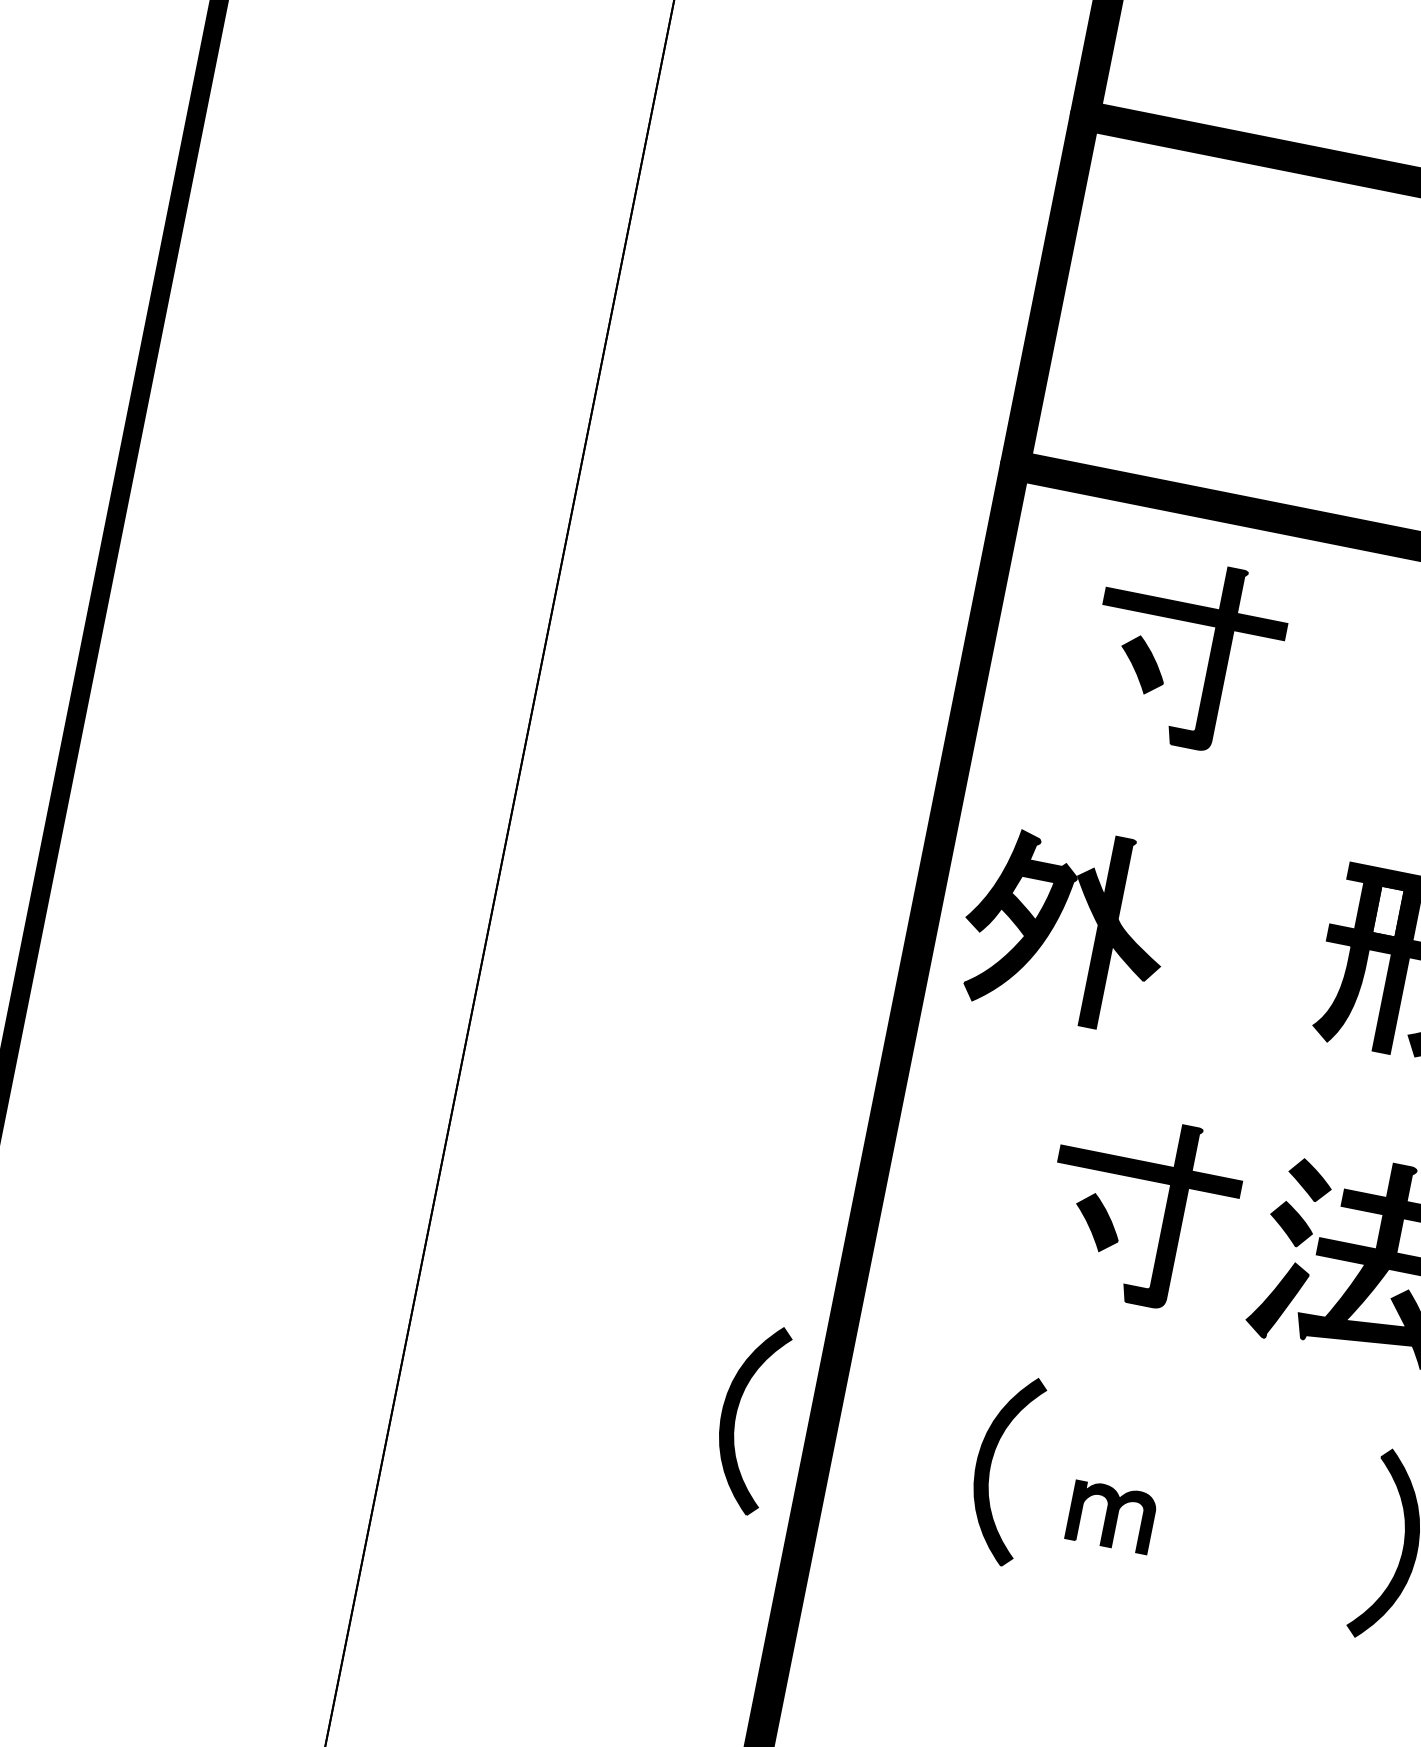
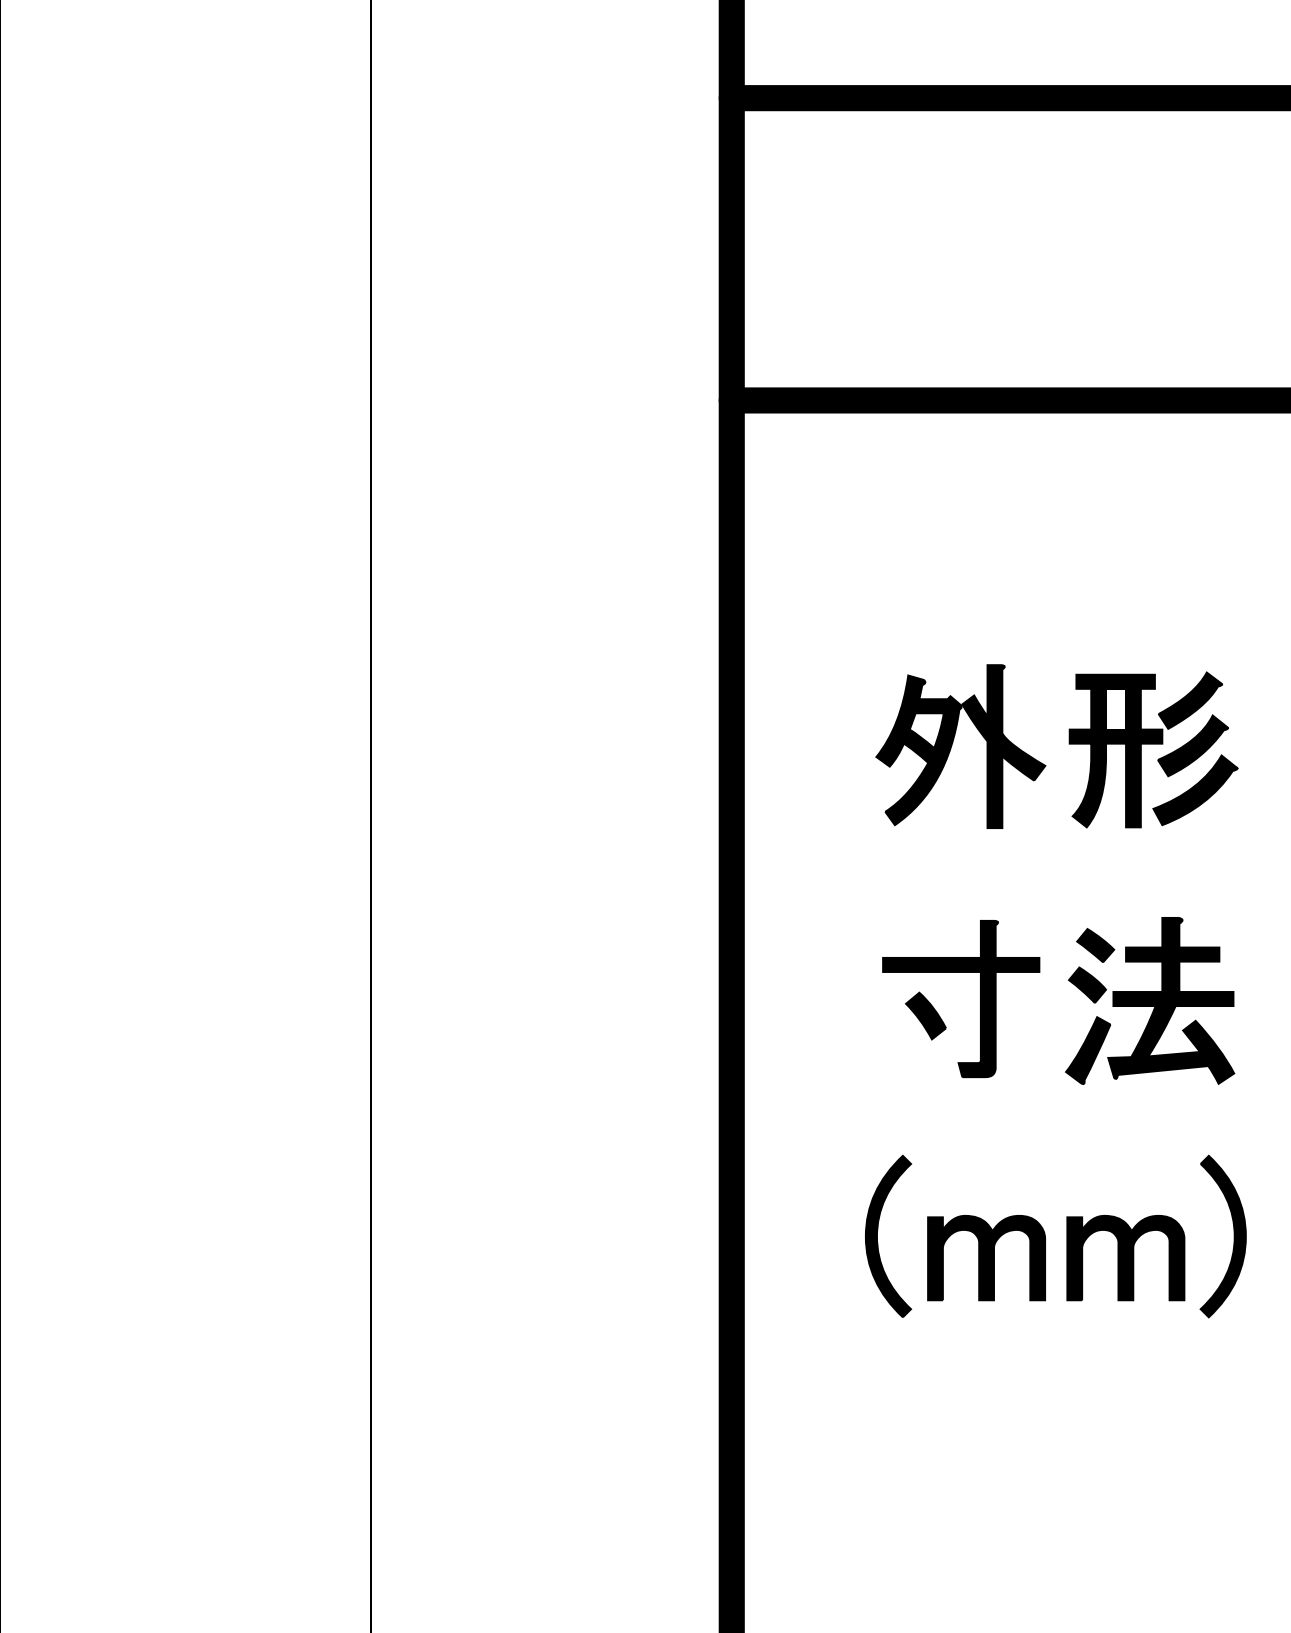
part: (1209, 658) -> (925, 528), removed
part: (1059, 918) -> (953, 742), moved
part: (736, 1414) -> (657, 1235), removed
part: (1111, 1517) -> (986, 1258), size x1.67
part: (1272, 1549) -> (1125, 1258), added

